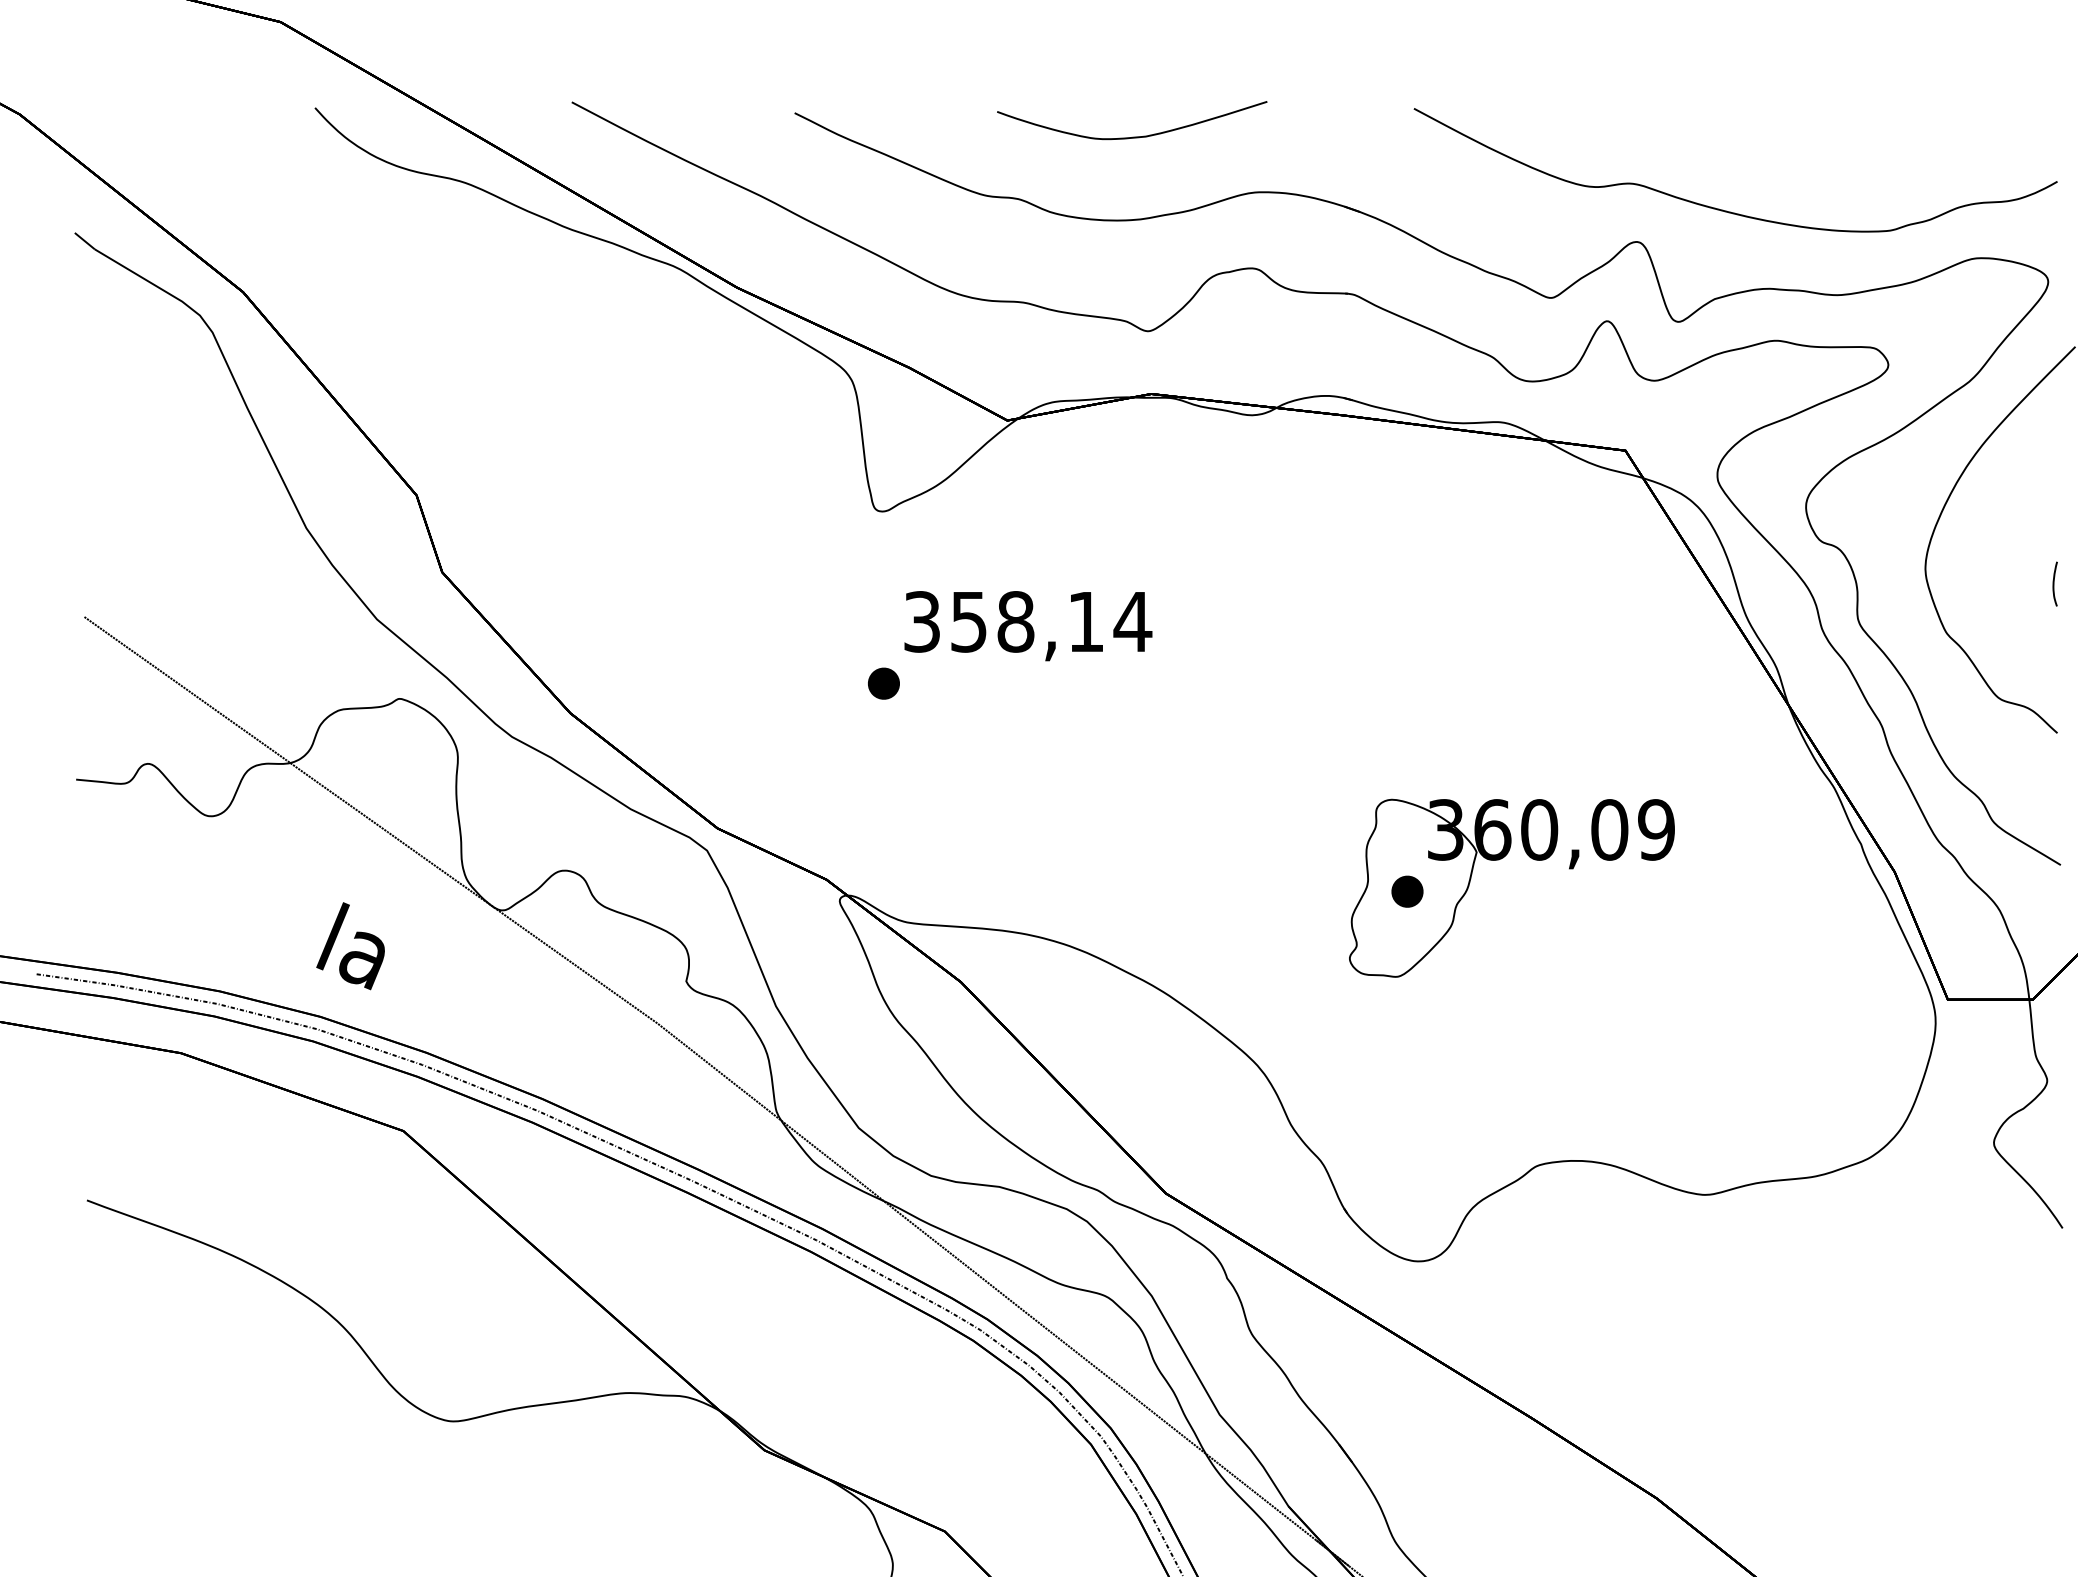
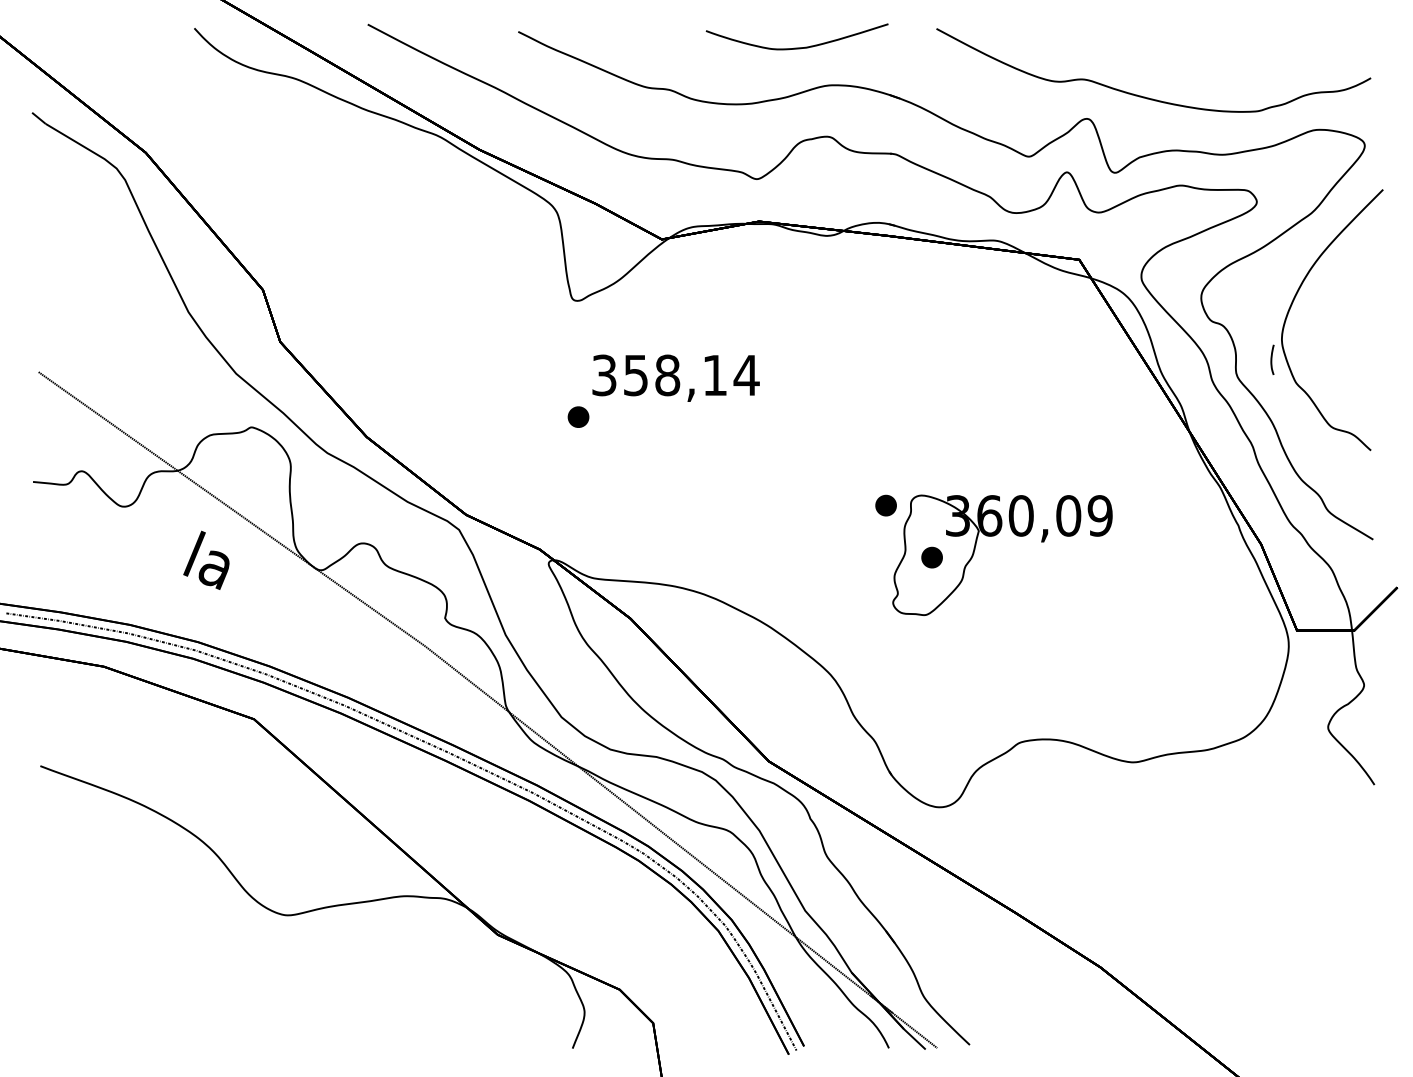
part: (1131, 136) -> (796, 47), moved
part: (2055, 583) -> (1272, 359), moved
part: (1338, 814) -> (885, 505), added
text: (350, 944) -> (206, 559), moved

